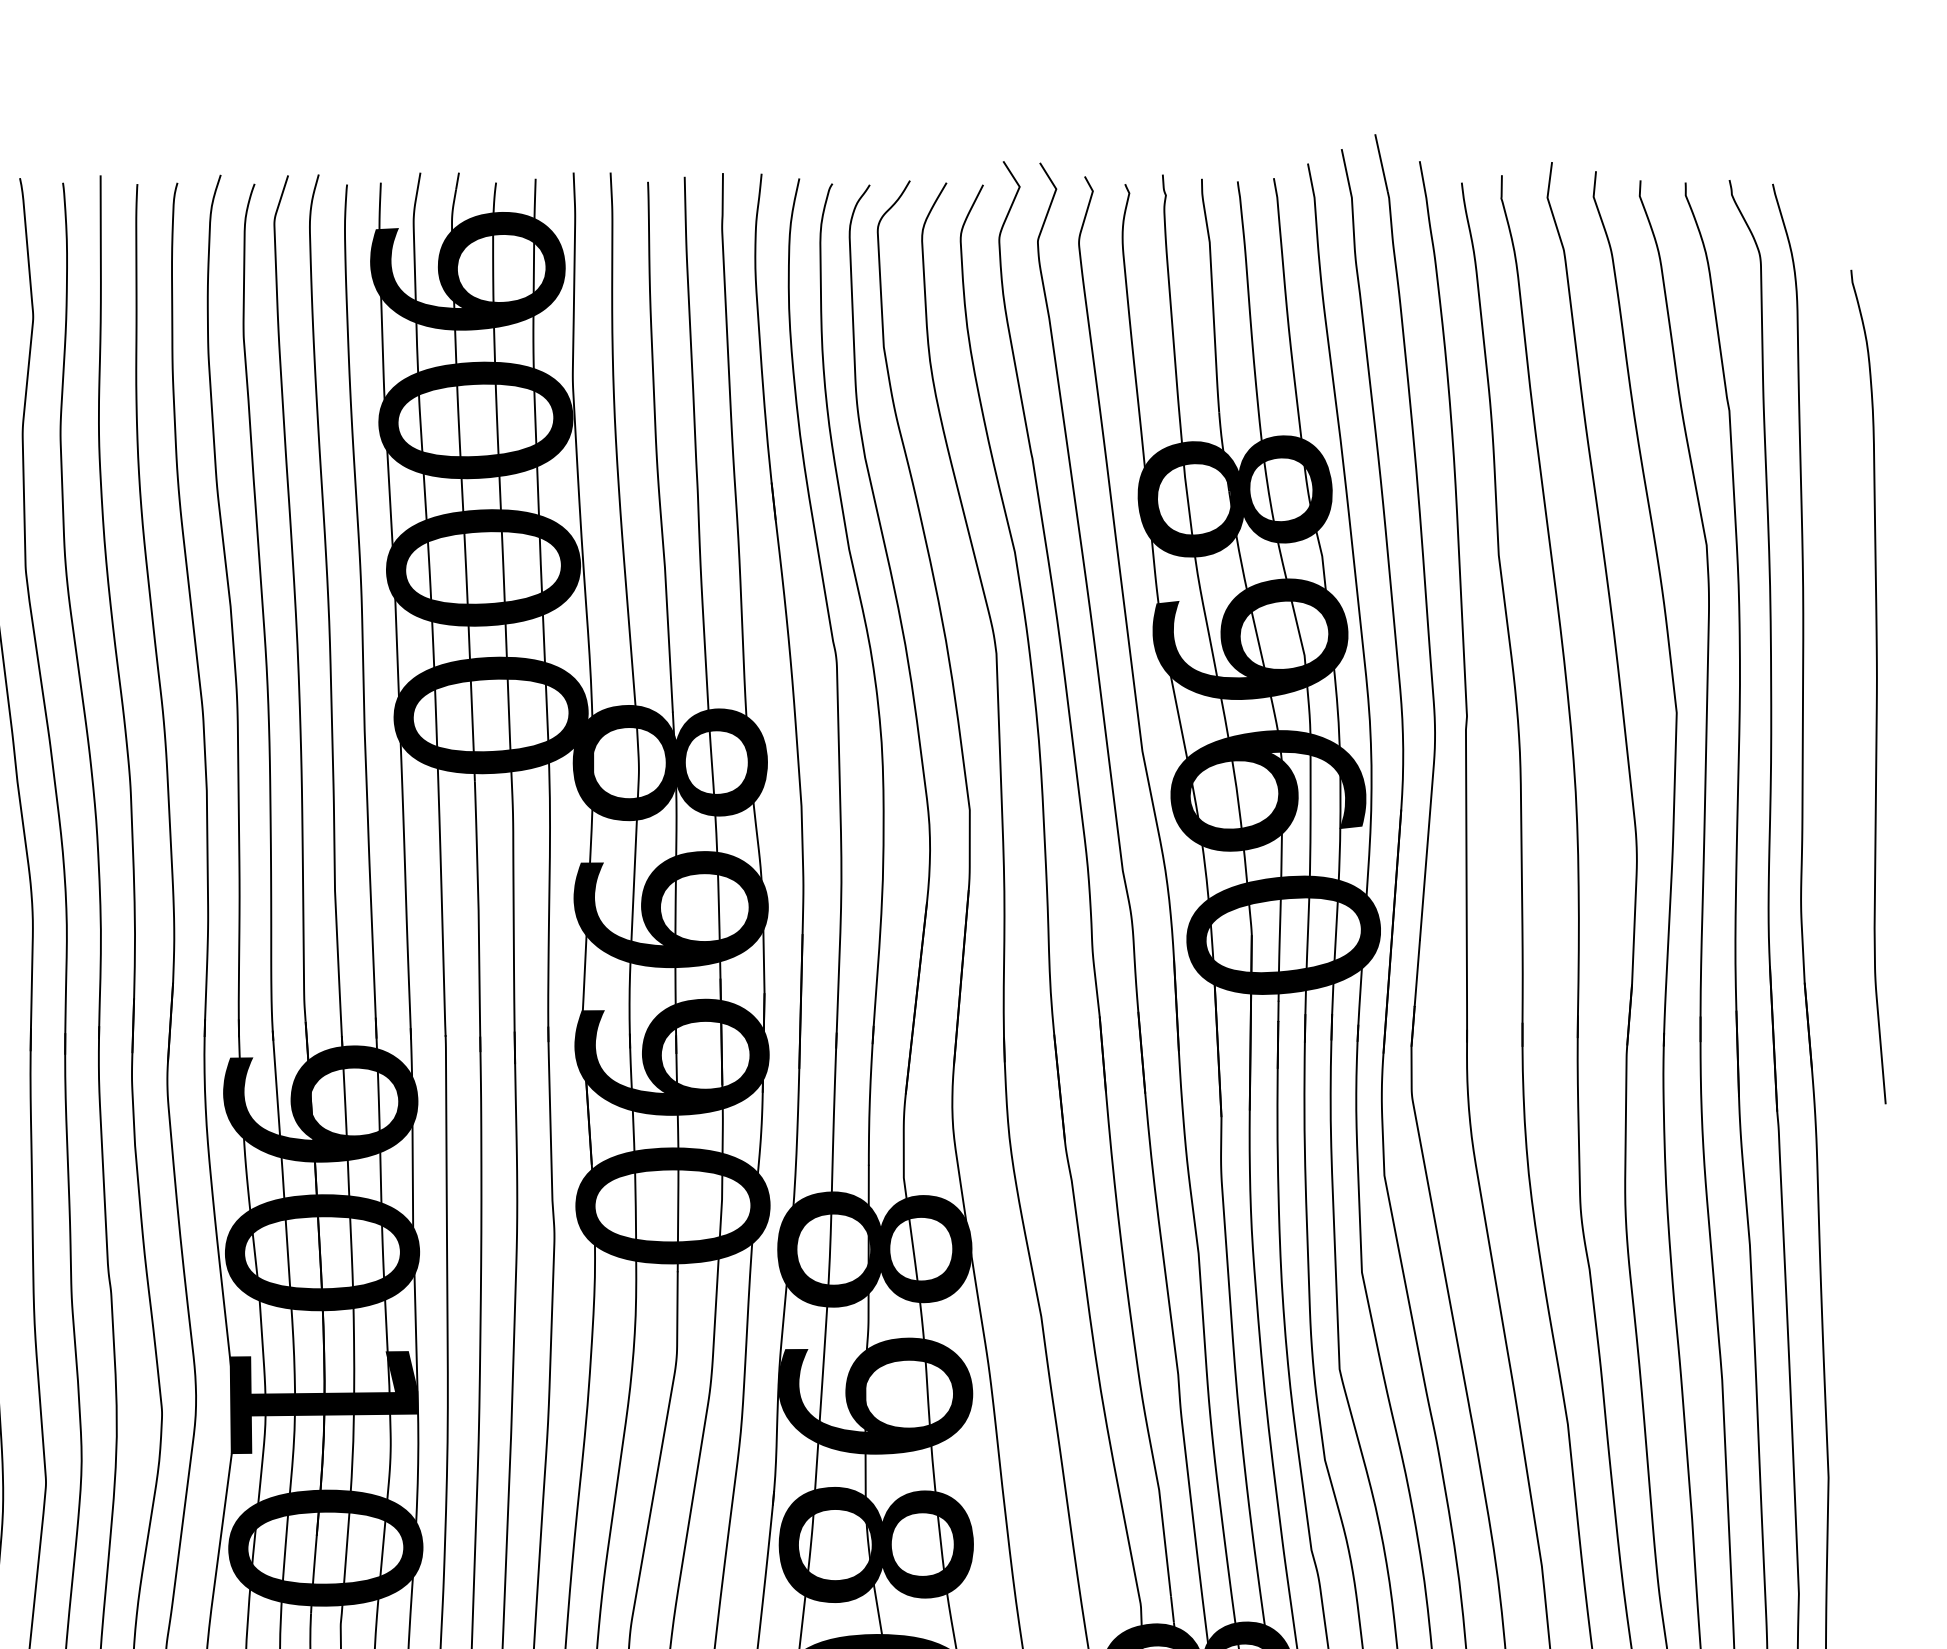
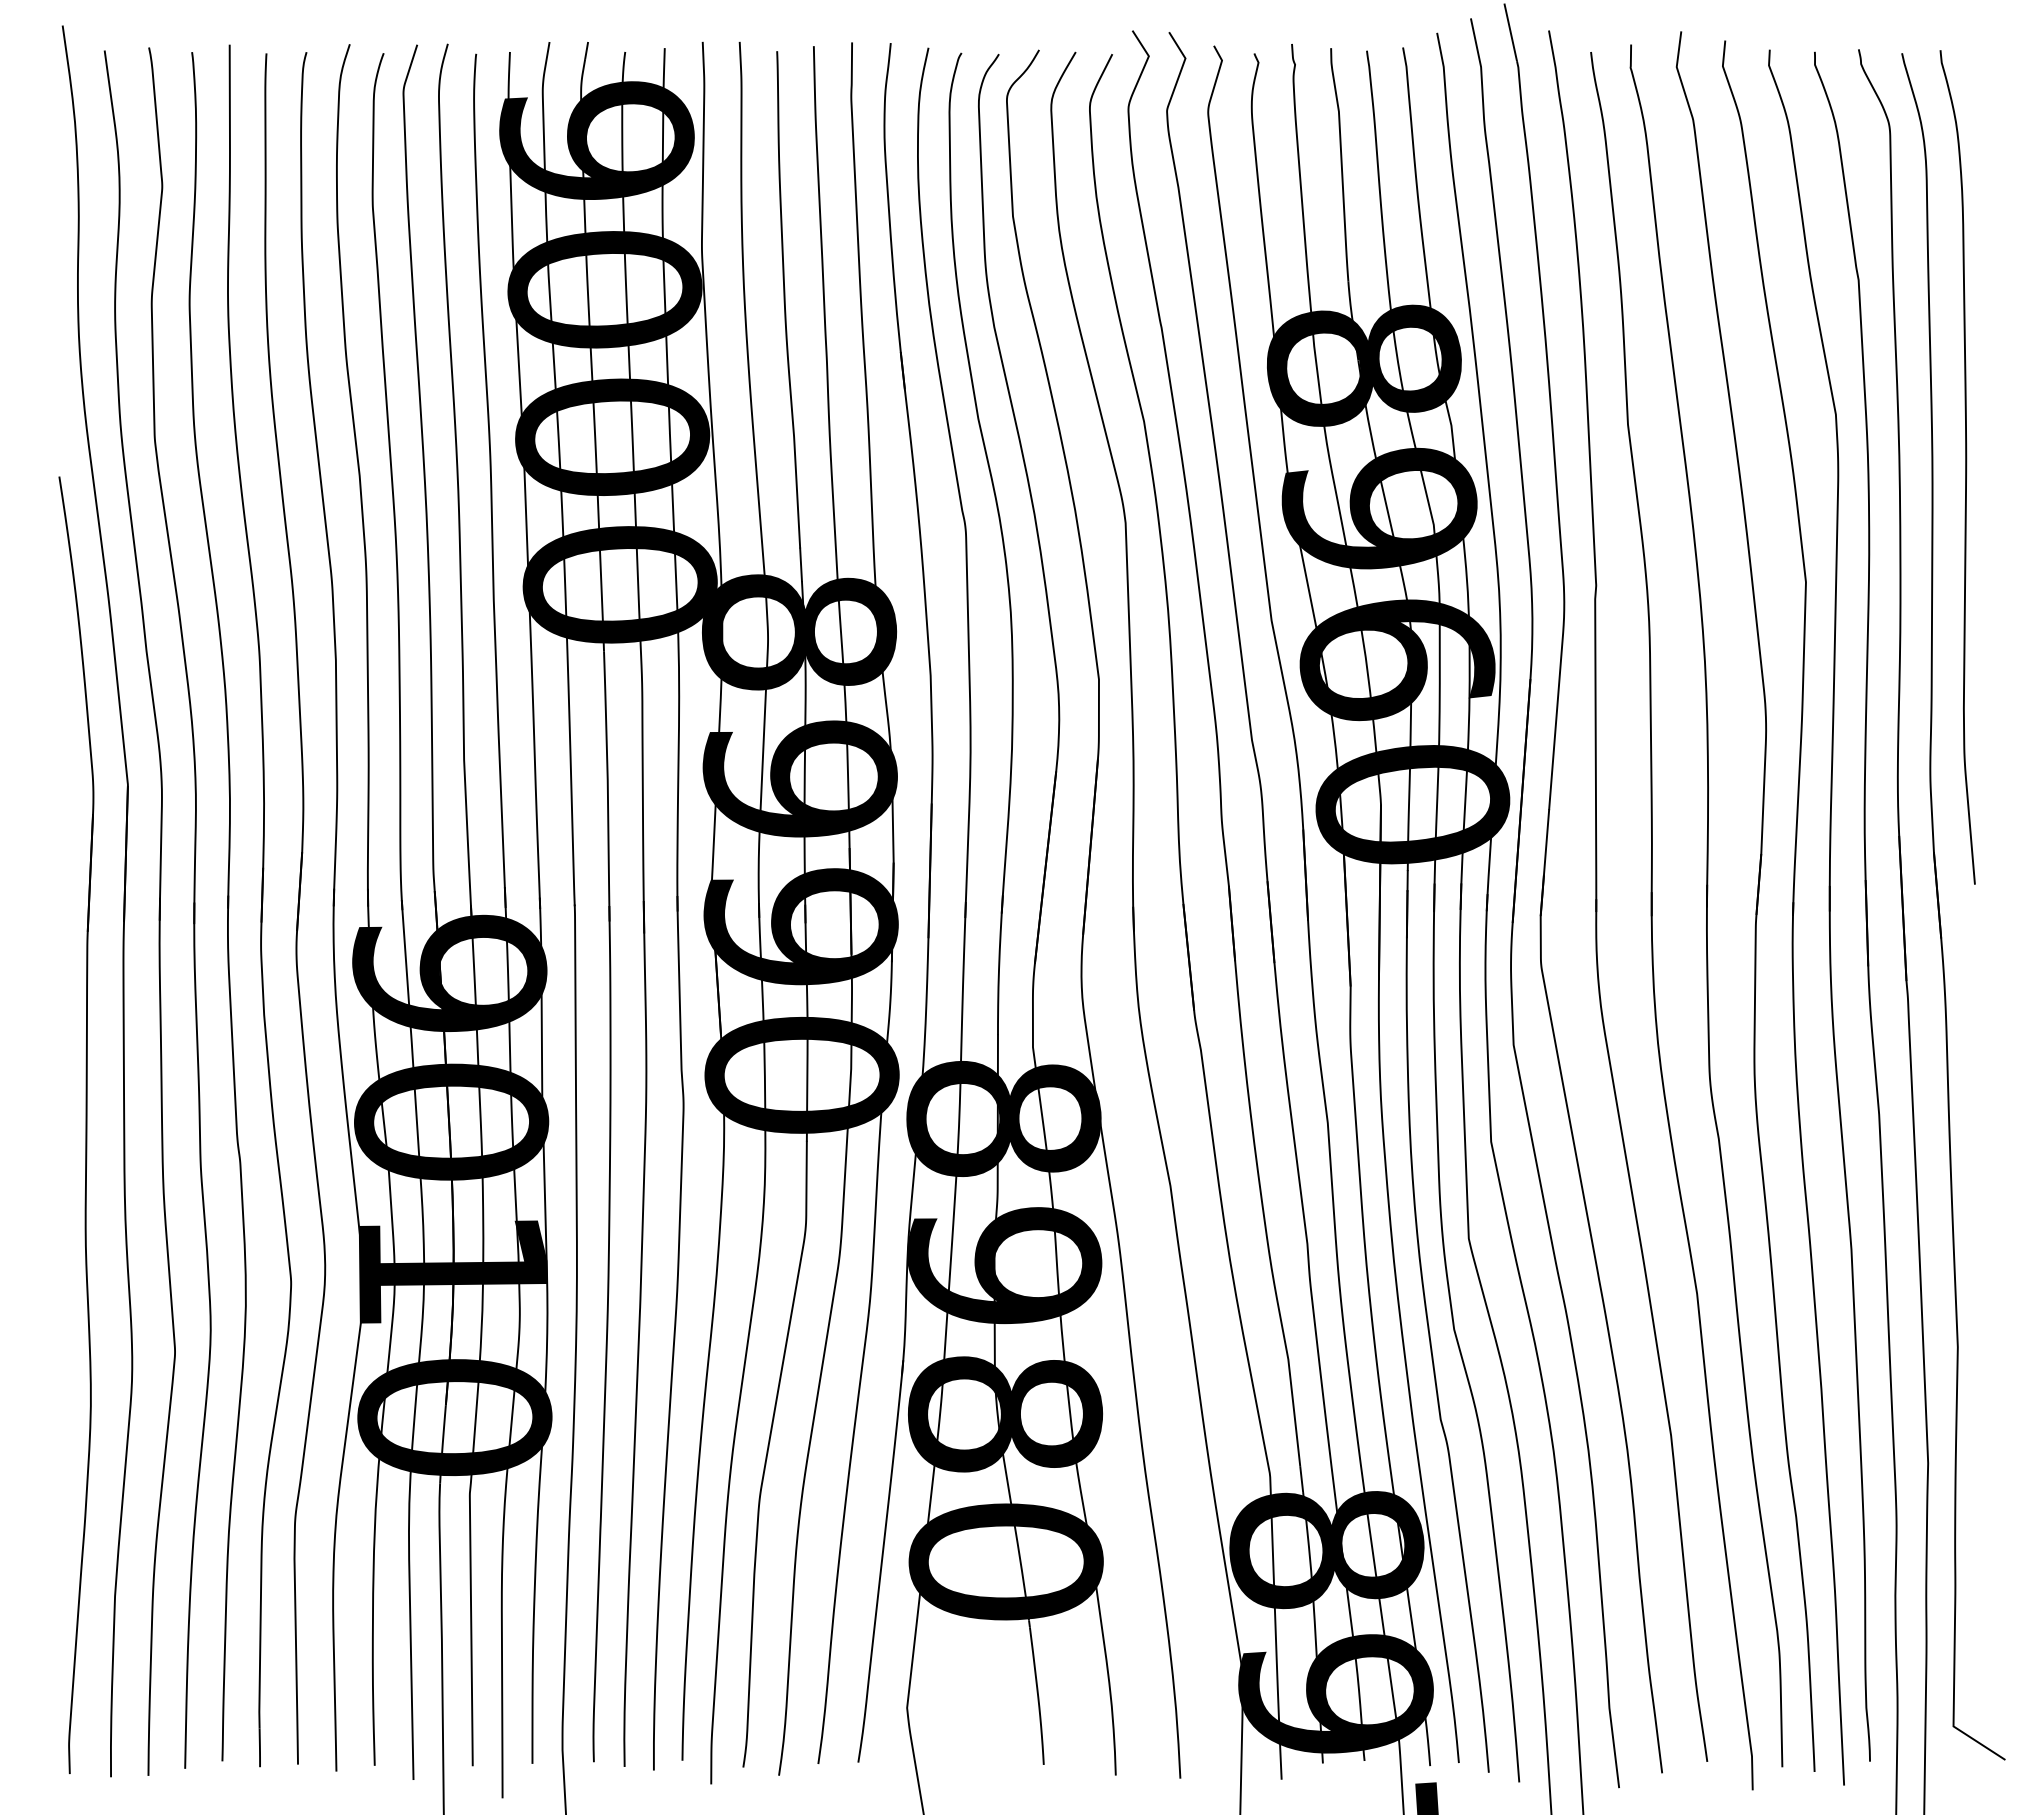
curve: (1876, 687) -> (1965, 467), moved

